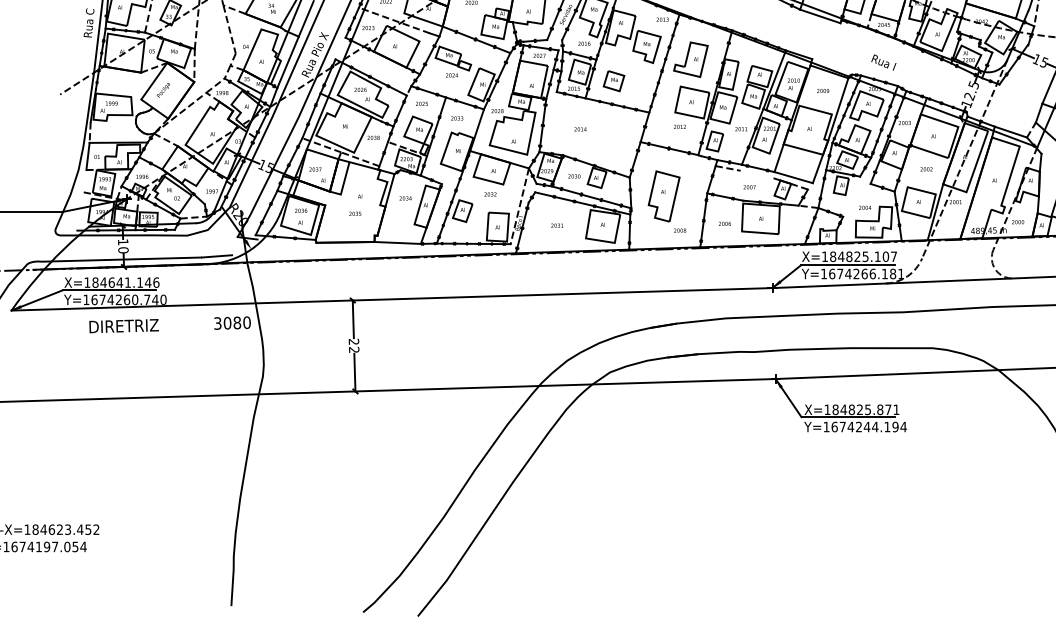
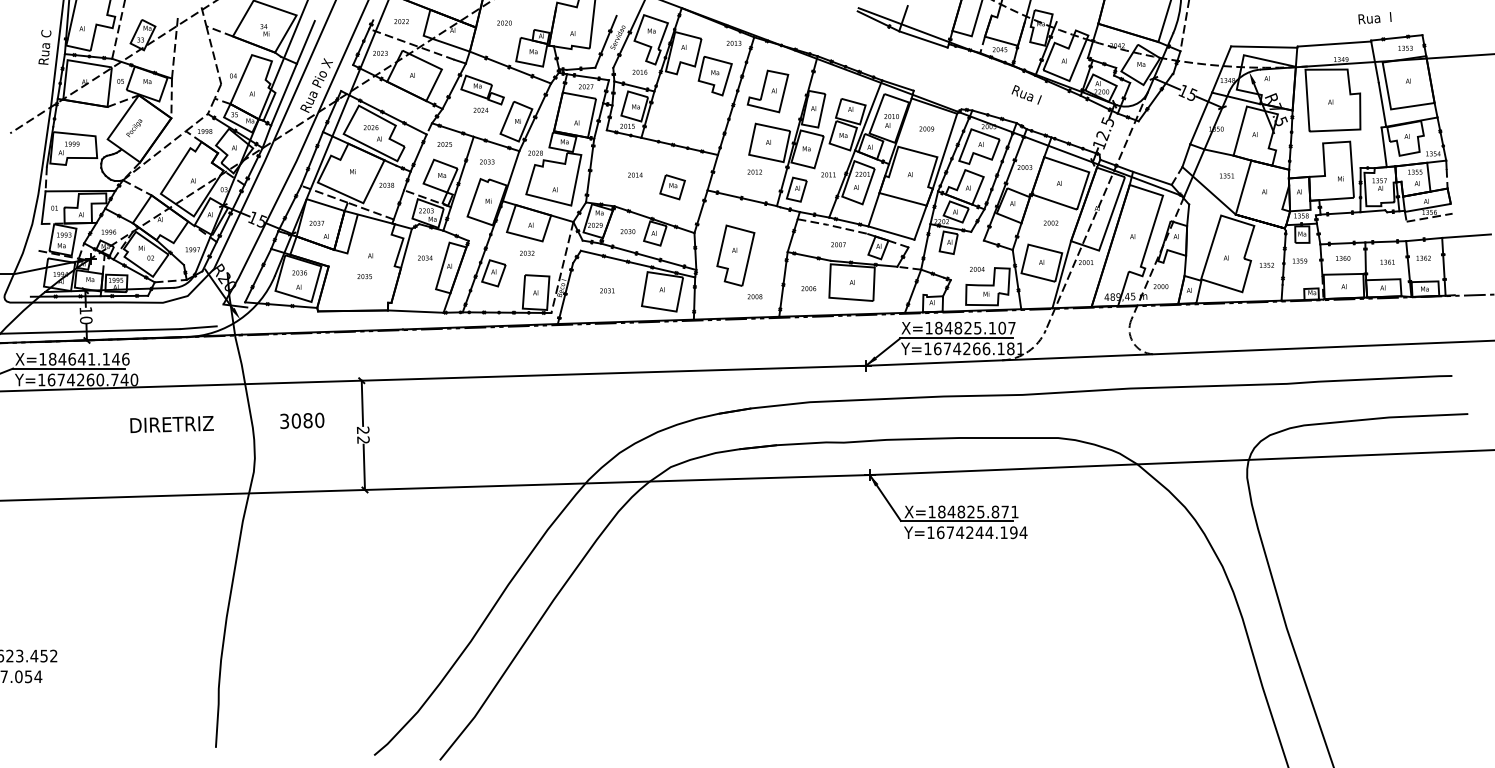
text: (883, 62) -> (1026, 94), moved
part: (613, 81) -> (672, 187), moved
line: (756, 173) -> (846, 228), added
text: (170, 324) -> (227, 422), moved

